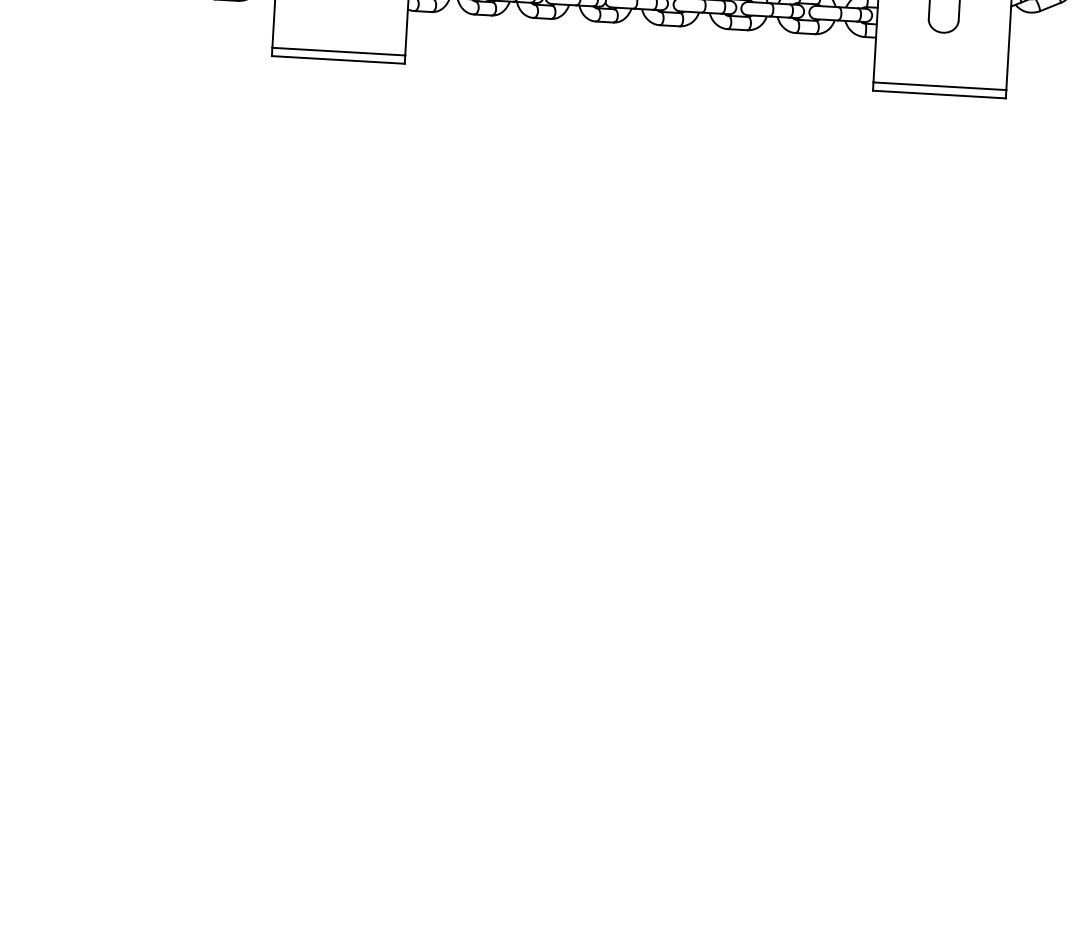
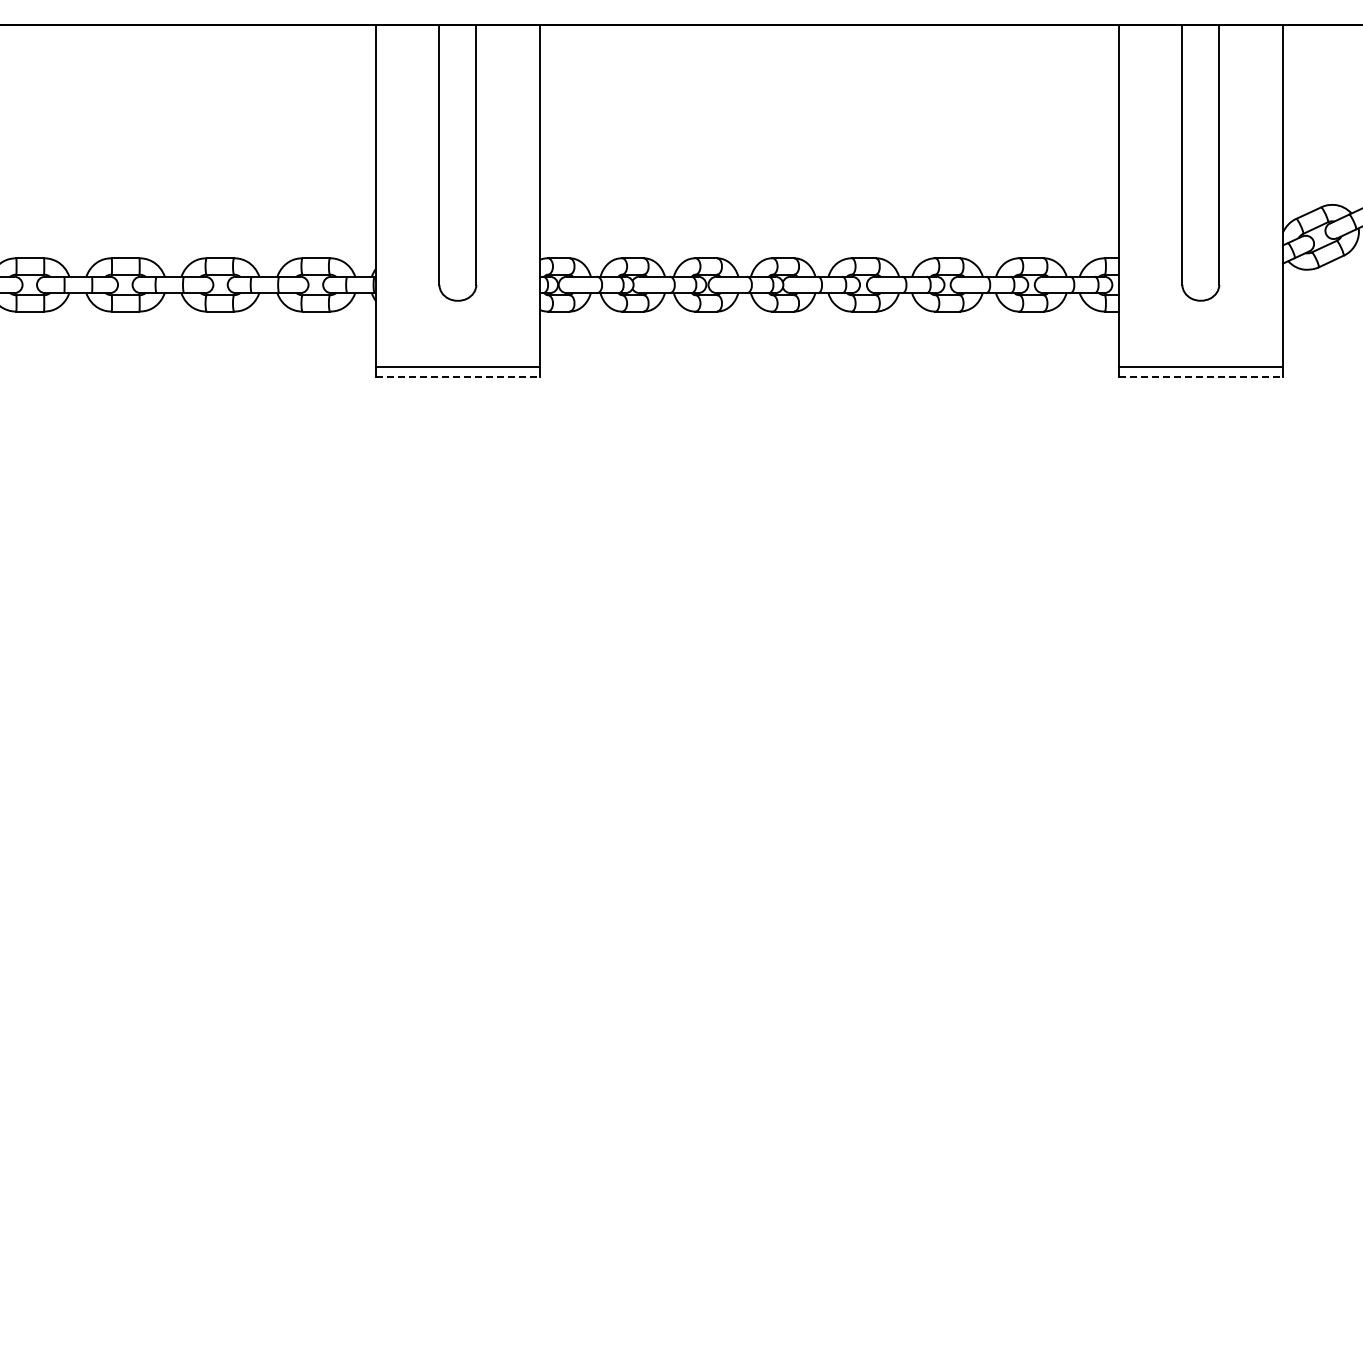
line: (338, 60) -> (458, 377), solid -> dashed
line: (939, 94) -> (1201, 377), solid -> dashed

